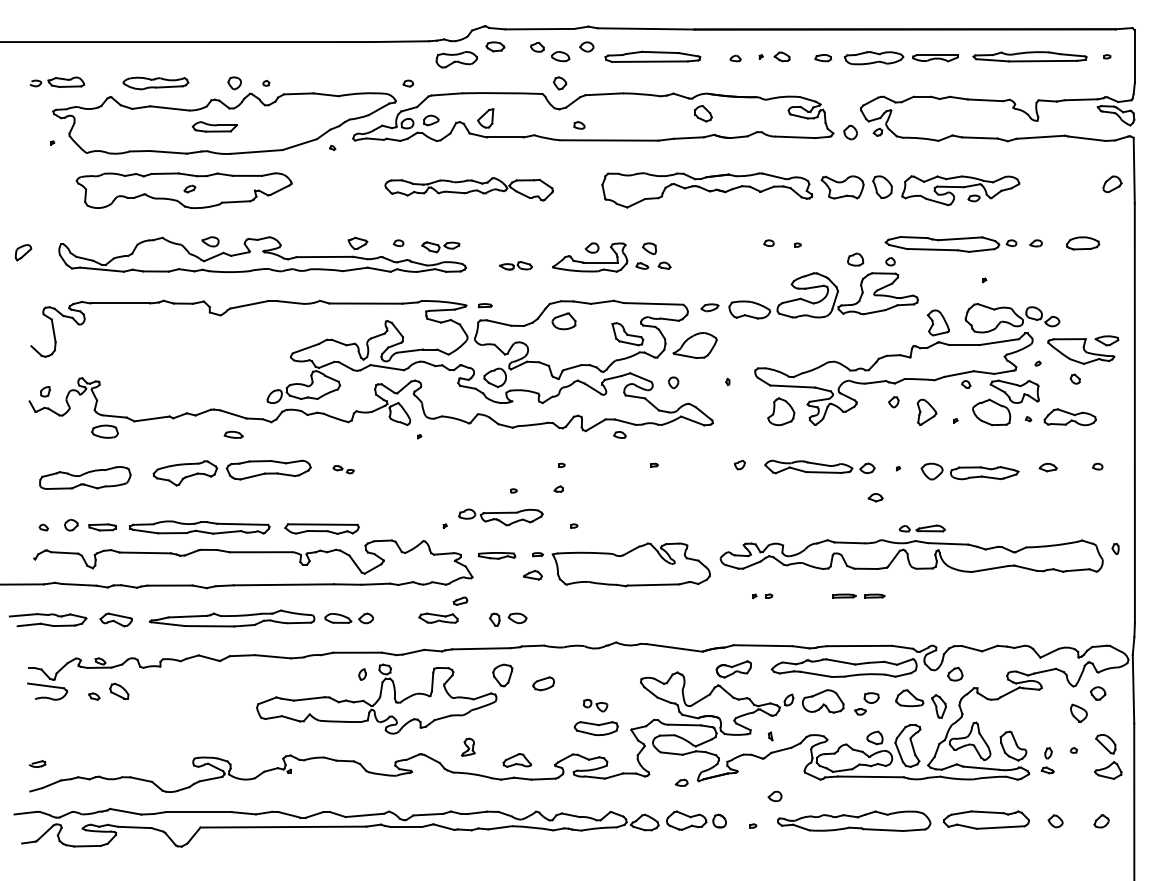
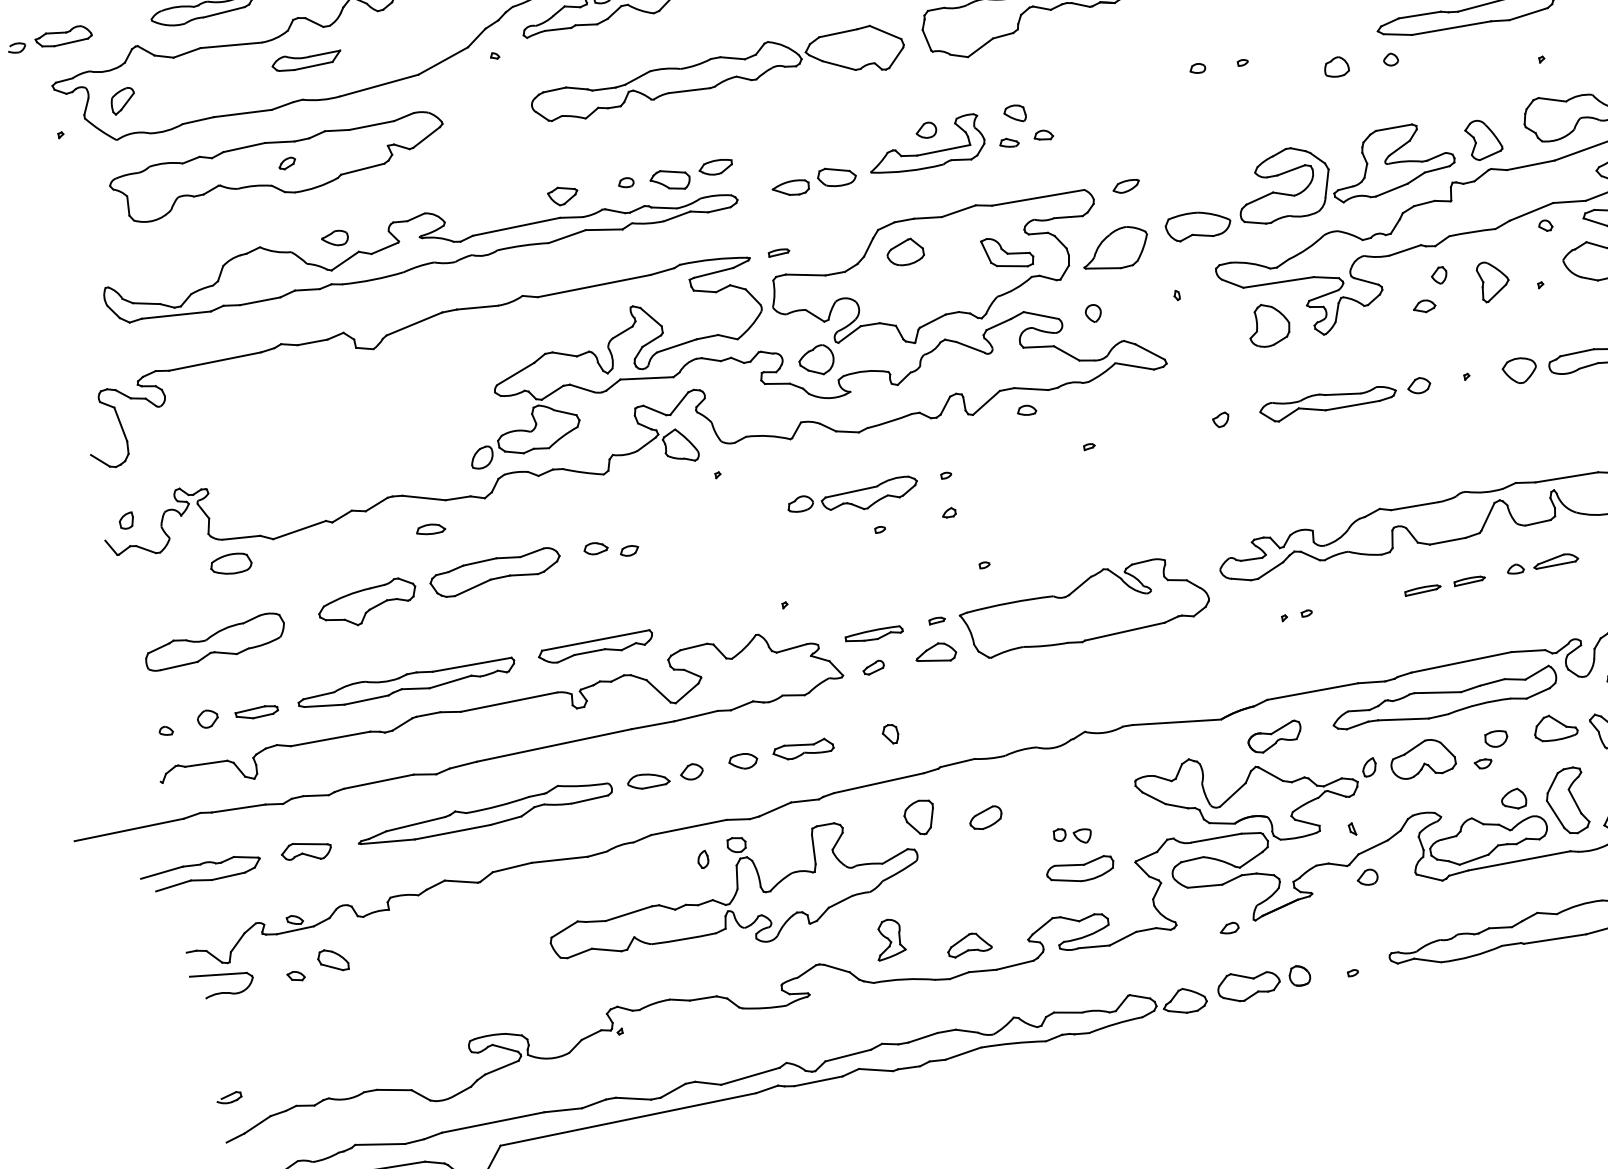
part: (468, 189) -> (717, 78), size x1.43
part: (440, 247) -> (691, 176), size x1.43
part: (23, 252) -> (123, 100), moved
part: (515, 265) -> (813, 181), size x1.67
part: (823, 295) -> (1307, 180), moved
part: (343, 469) -> (610, 549), size x1.67
part: (875, 497) -> (1424, 306), moved
part: (500, 517) -> (852, 499), moved
part: (921, 528) -> (1541, 563), moved
part: (532, 575) -> (935, 654), size x1.43
part: (460, 600) -> (873, 666), moved
part: (517, 617) -> (742, 760), moved
part: (468, 747) -> (889, 939), size x1.43
part: (774, 796) -> (1366, 877), moved

